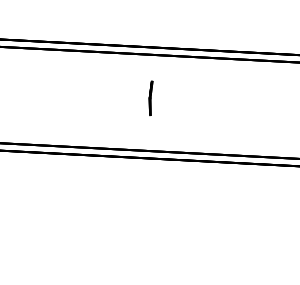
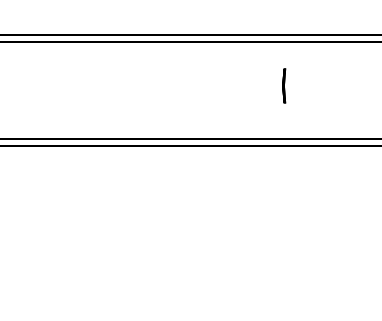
line: (151, 97) -> (284, 85), moved

